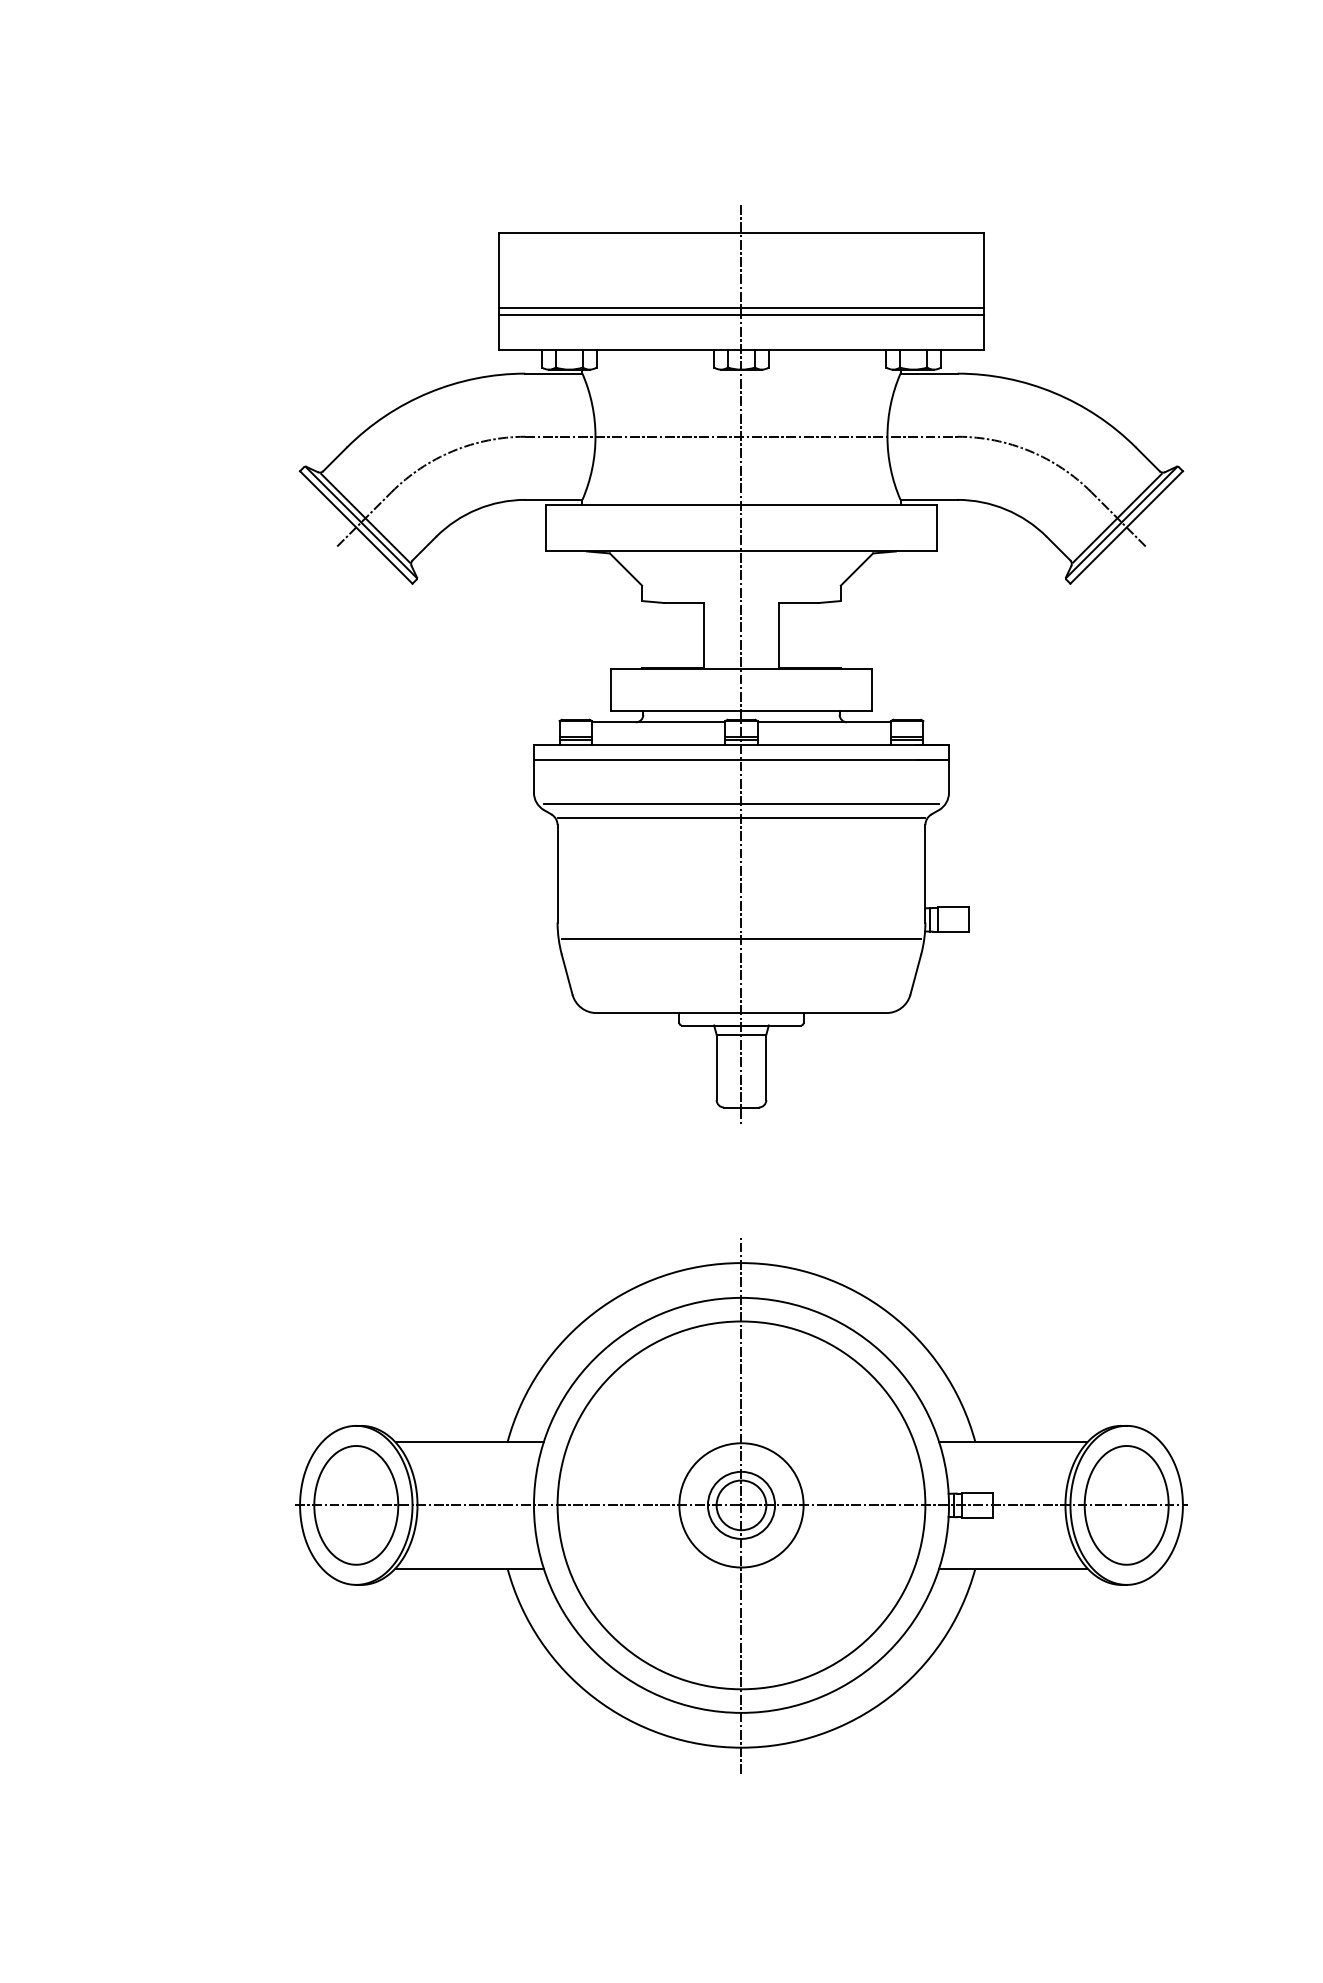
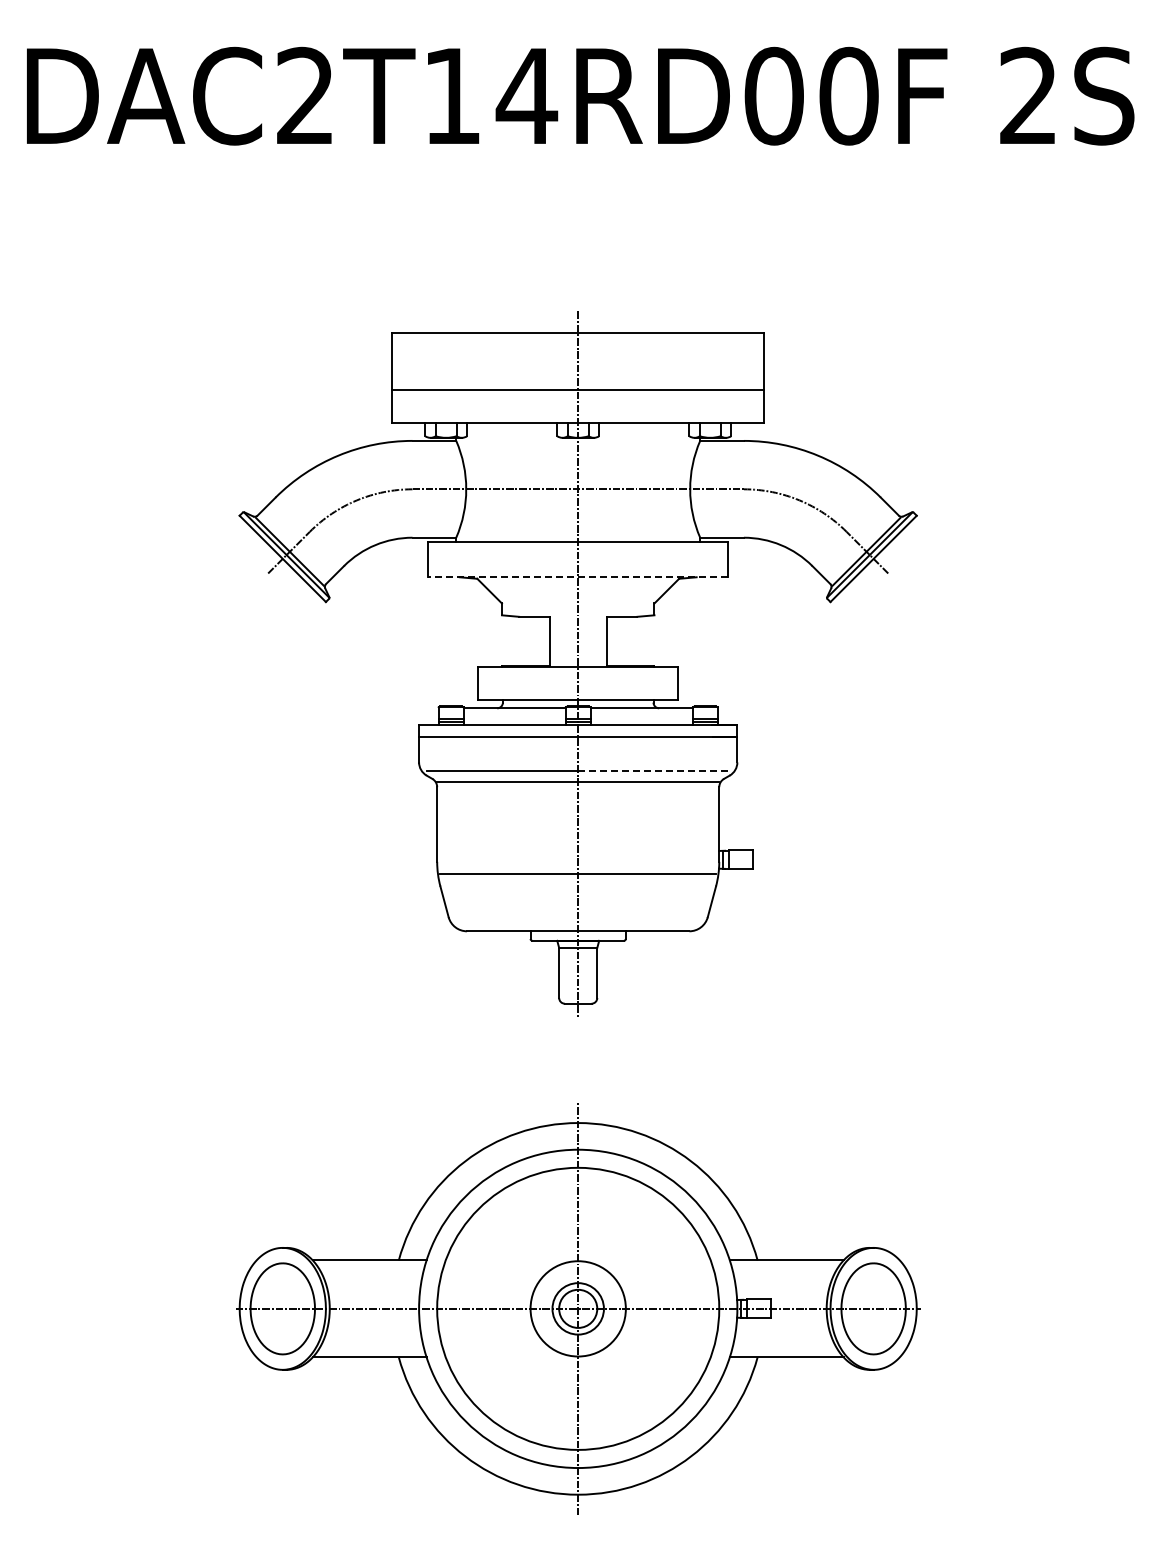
line: (741, 314) -> (578, 395), removed
line: (740, 551) -> (577, 577), solid -> dashed
line: (839, 804) -> (653, 771), solid -> dashed

